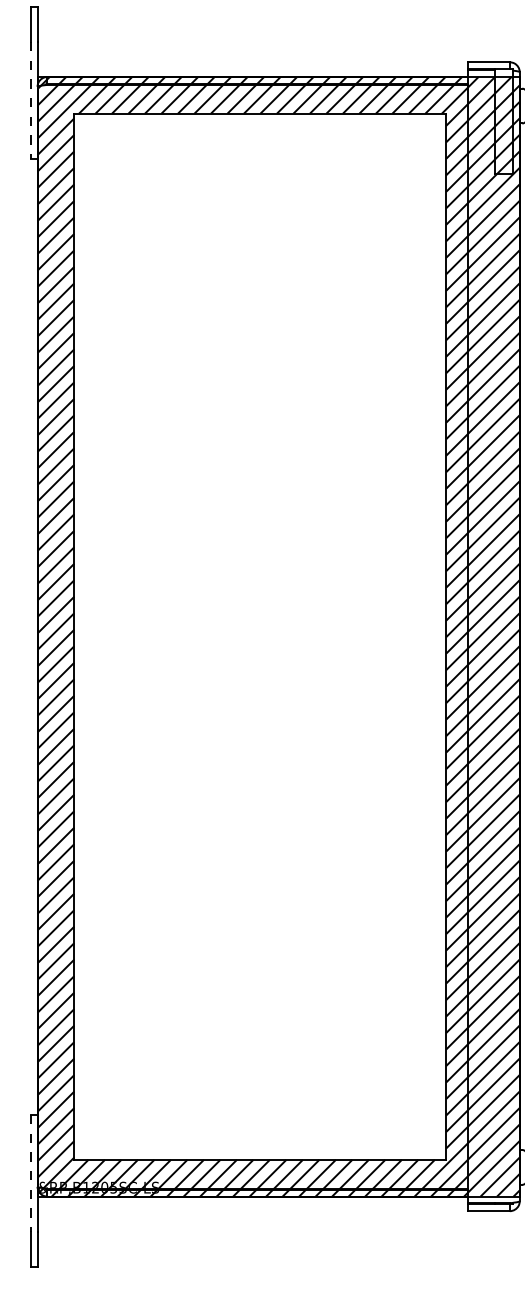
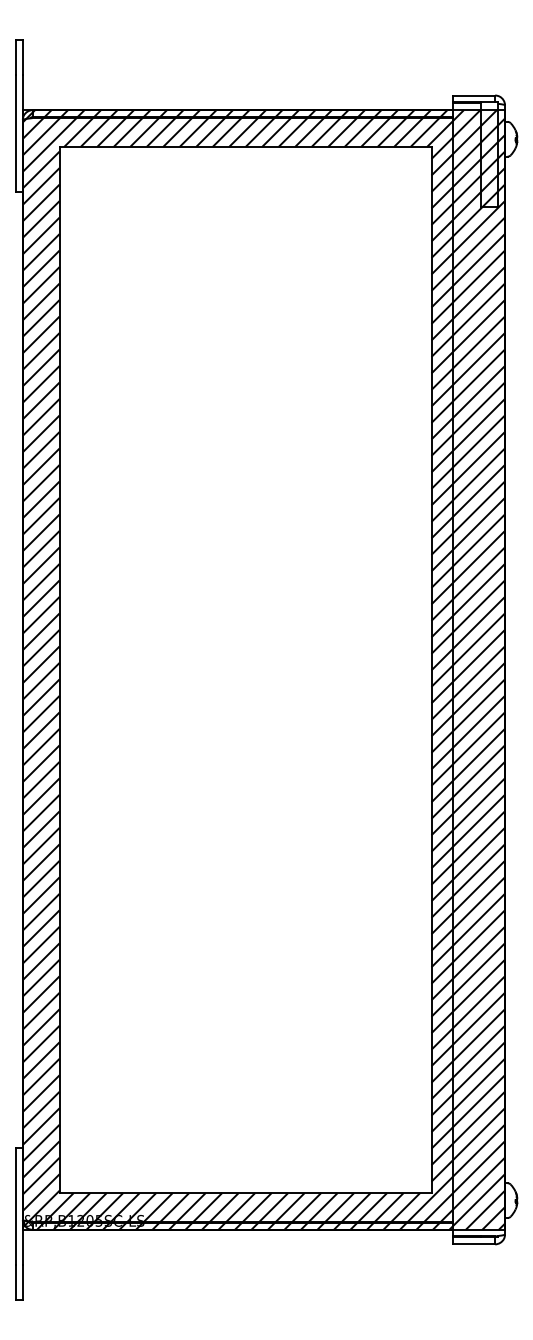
line: (30, 101) -> (15, 134), dashed -> solid
line: (30, 1174) -> (15, 1207), dashed -> solid

